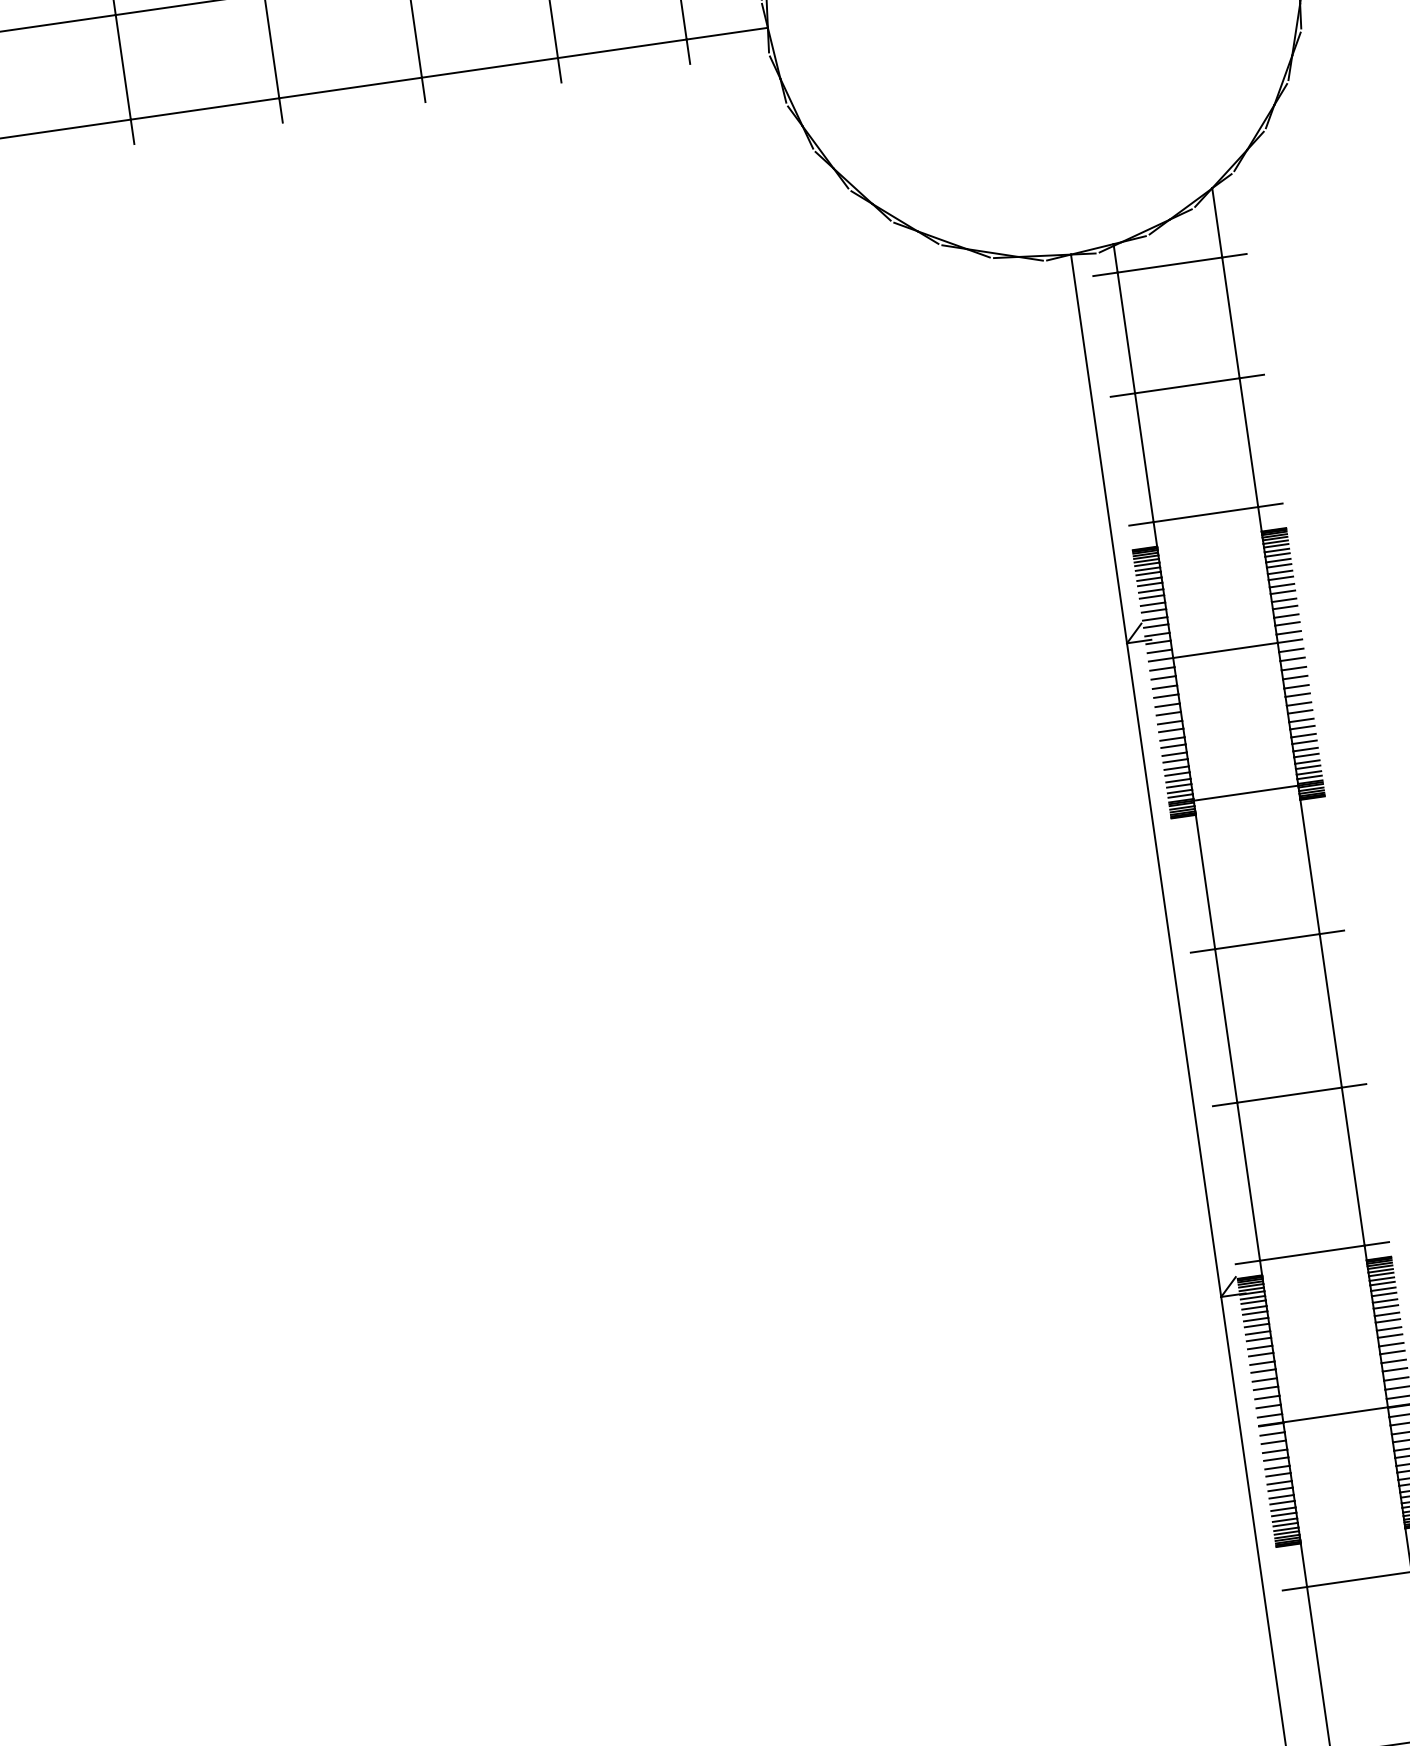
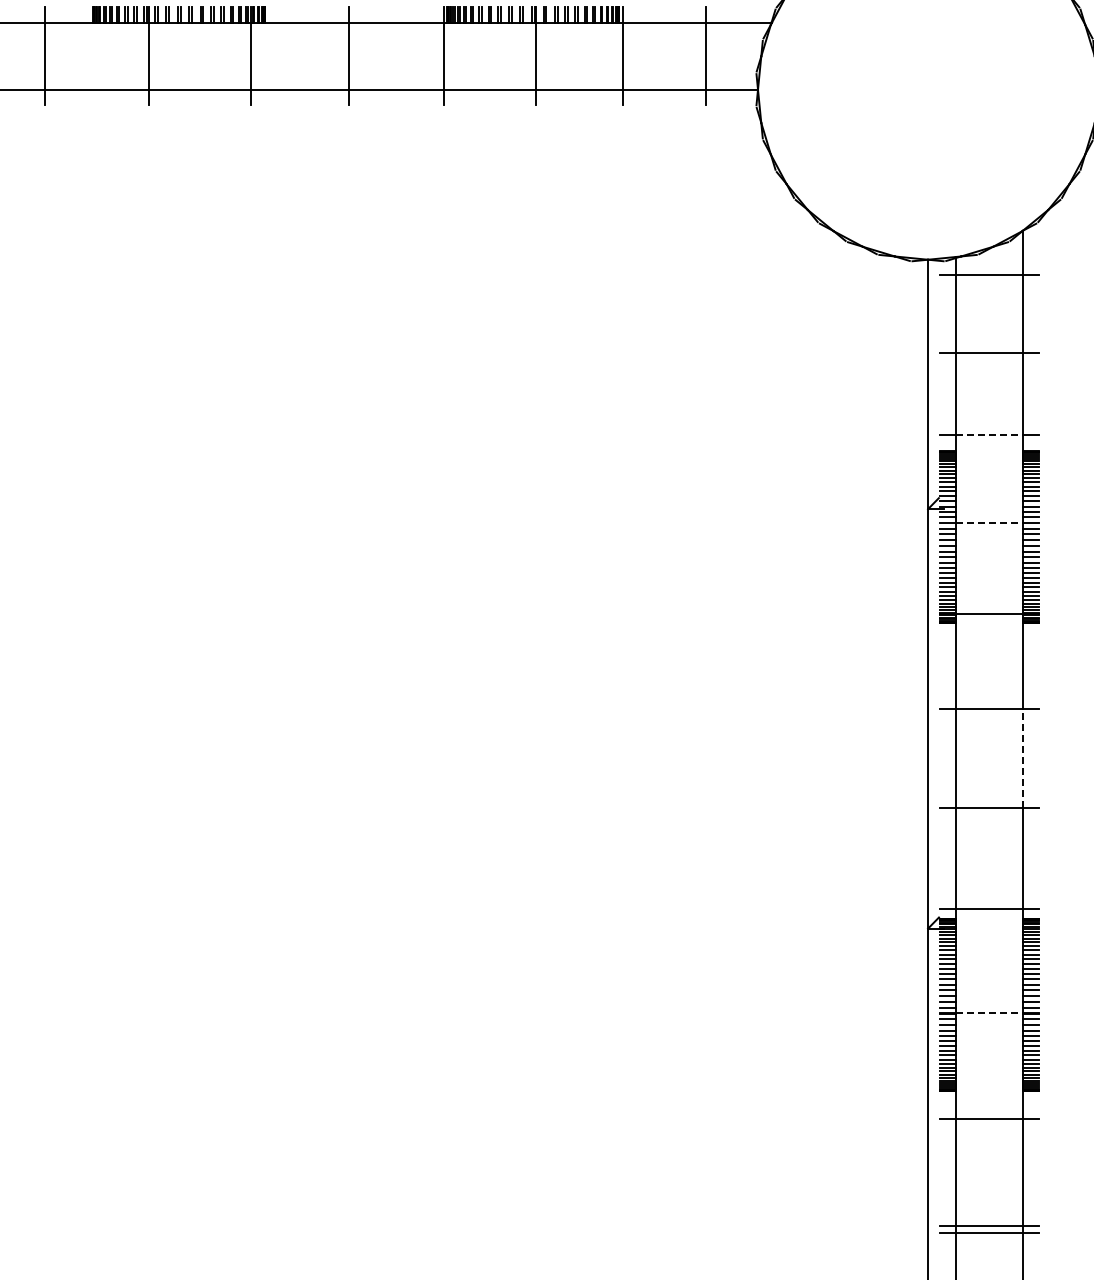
line: (1206, 514) -> (989, 435), solid -> dashed
line: (1225, 650) -> (989, 522), solid -> dashed
line: (1330, 1010) -> (1022, 758), solid -> dashed
line: (1336, 1415) -> (989, 1013), solid -> dashed

